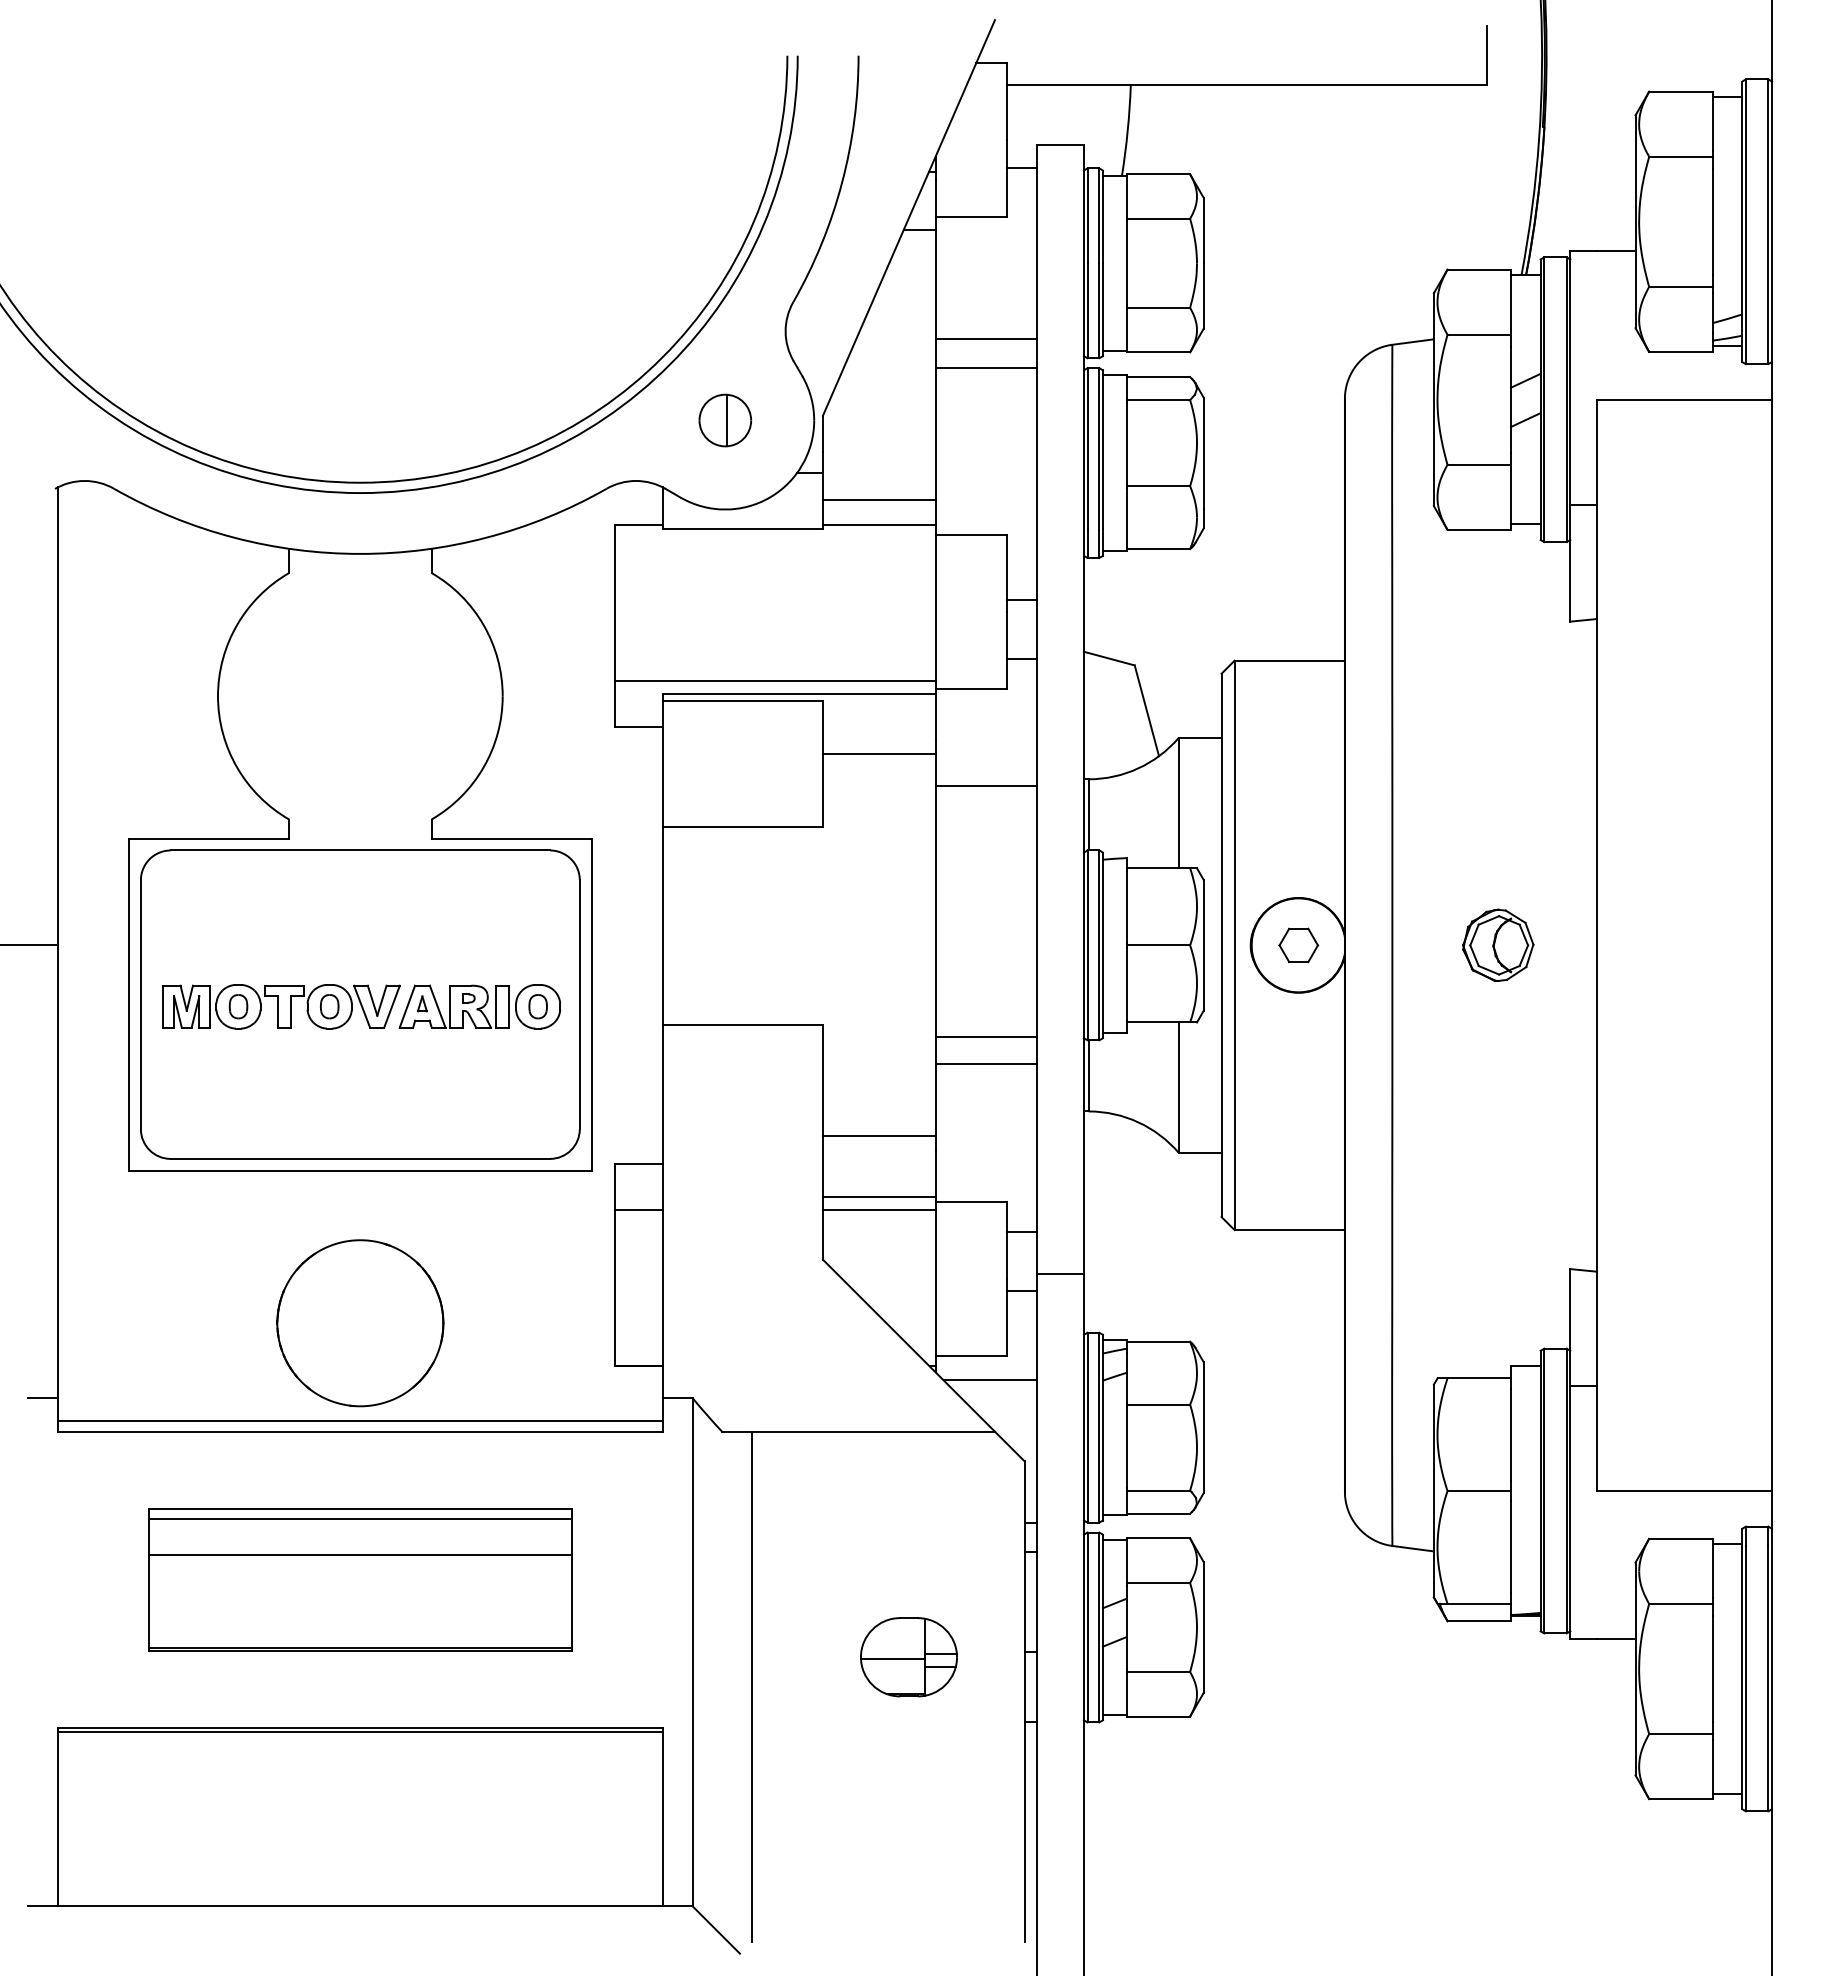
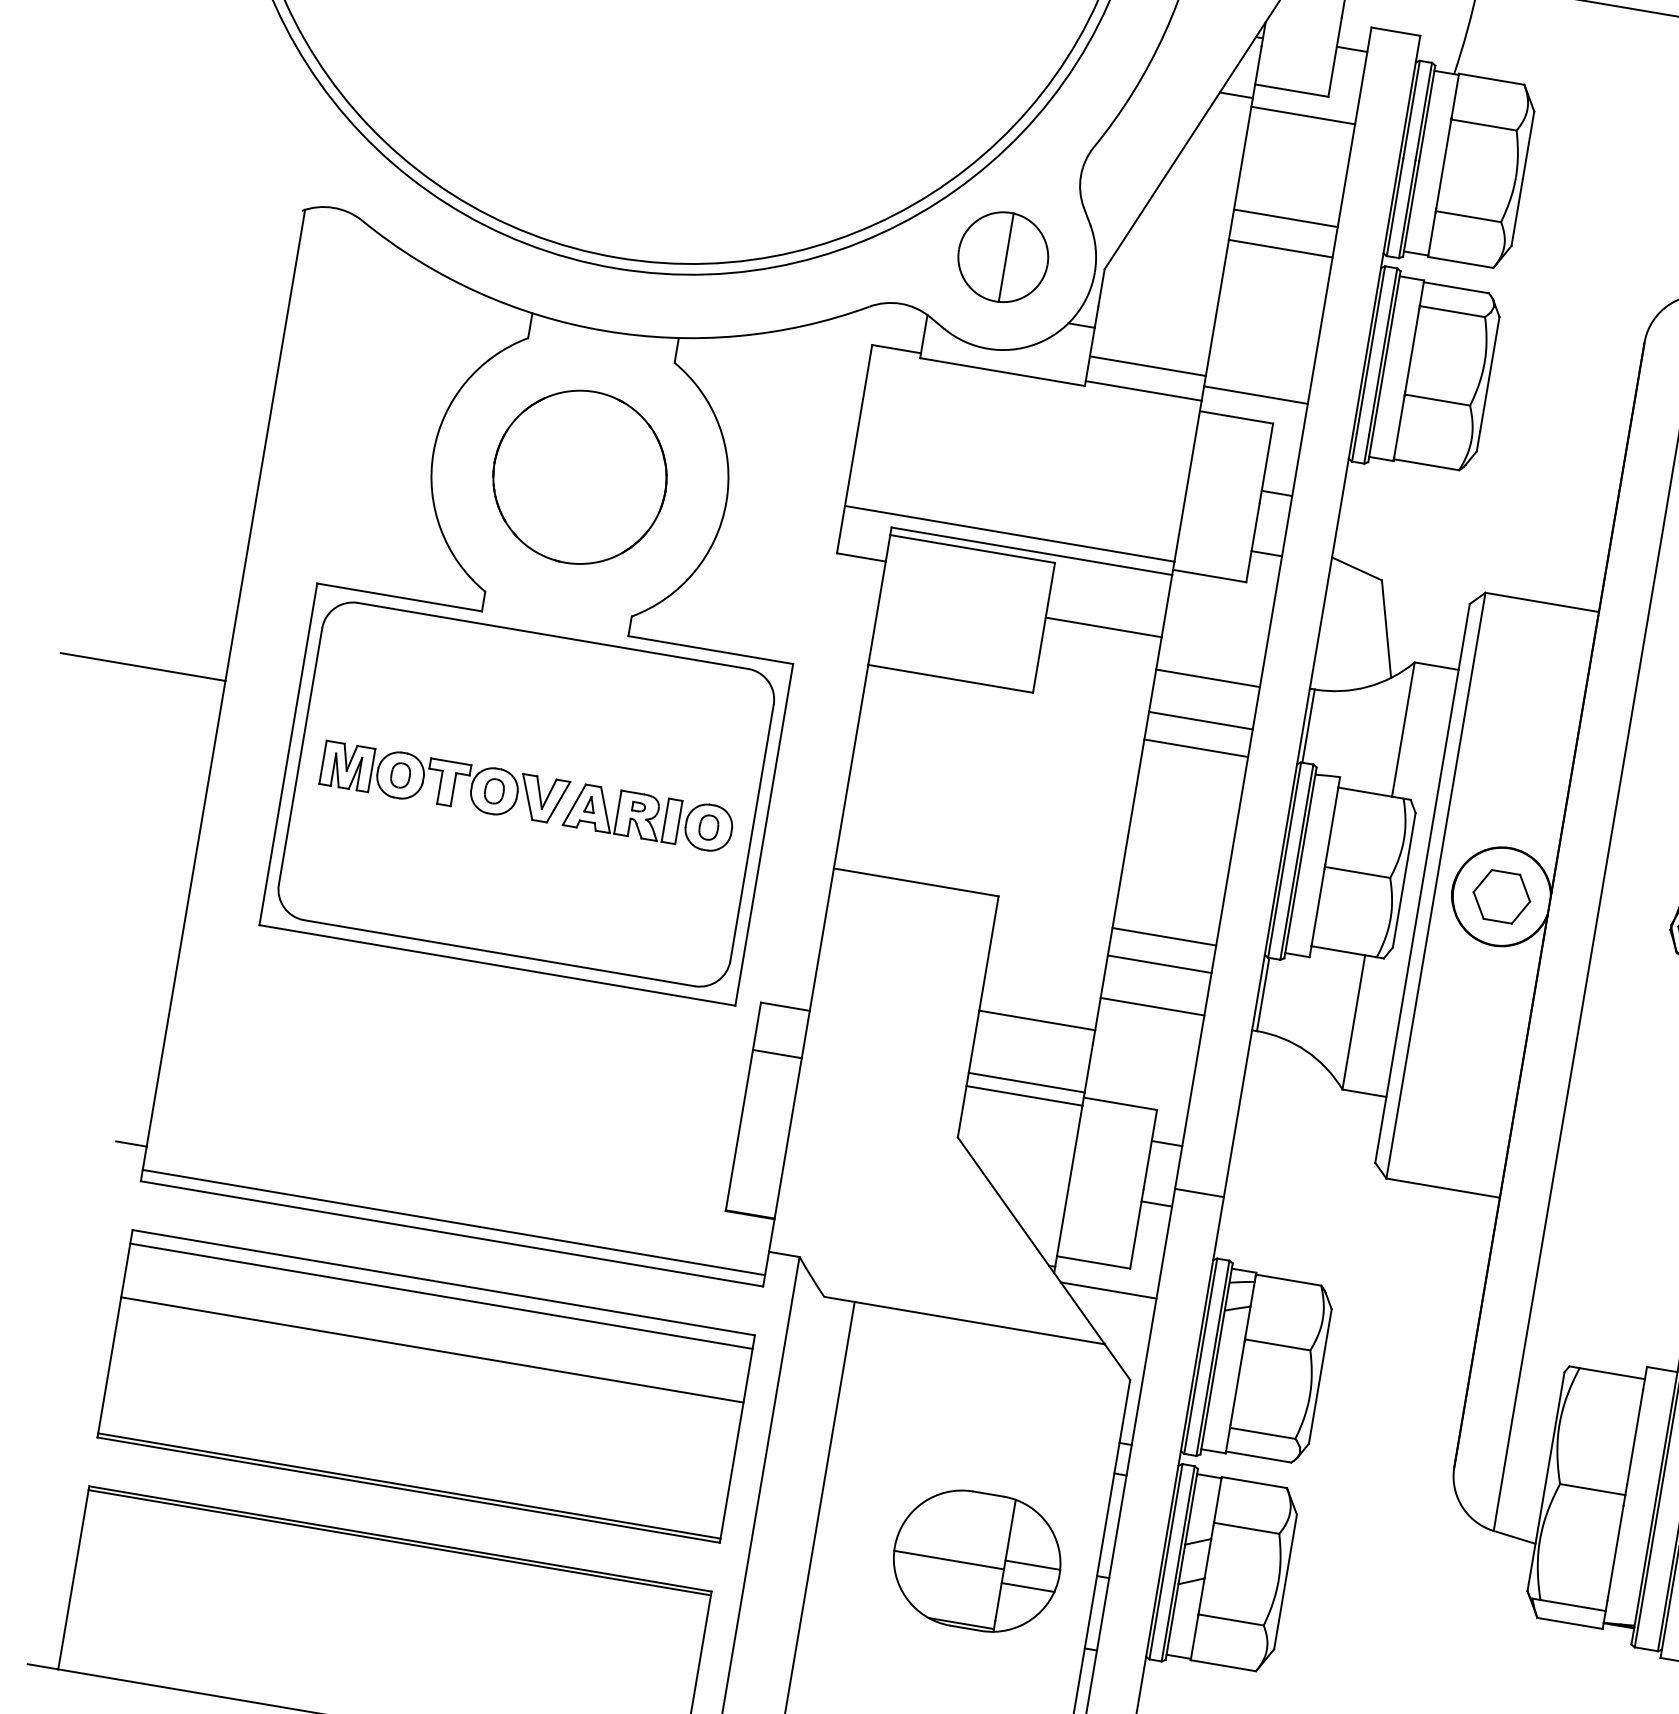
line: (985, 238) -> (1302, 115), added
part: (725, 420) -> (1003, 257), size x1.67
line: (985, 510) -> (1255, 395), added
line: (985, 827) -> (1200, 721), added
line: (985, 853) -> (1195, 747), added
part: (1298, 945) -> (1501, 896), size x1.43
line: (985, 1105) -> (1151, 1007), added
part: (360, 1323) -> (580, 477), moved
part: (360, 1579) -> (426, 1385), size x1.43
part: (908, 1657) -> (976, 1561), size x1.67

